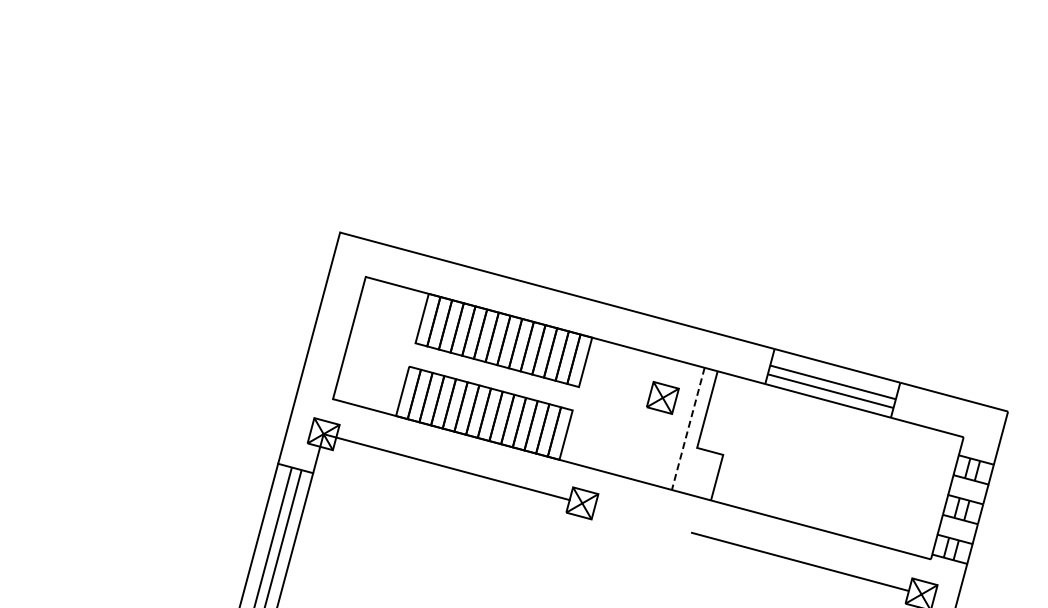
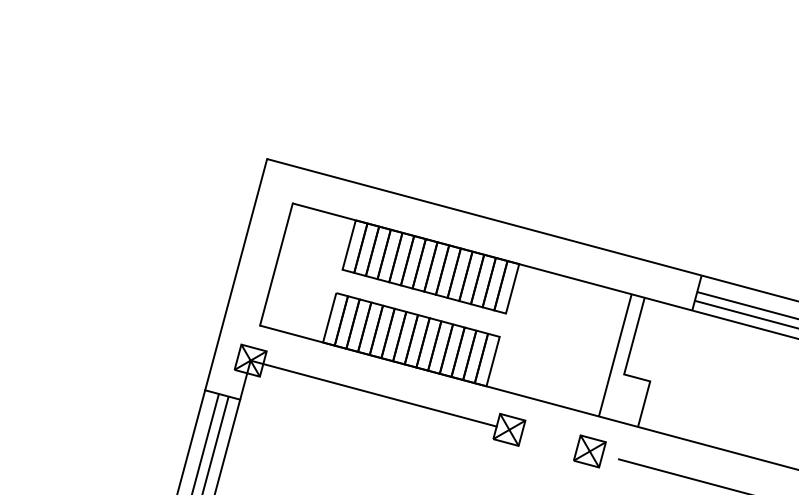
part: (662, 397) -> (589, 450), moved
line: (688, 429) -> (615, 355), dashed -> solid

